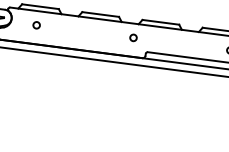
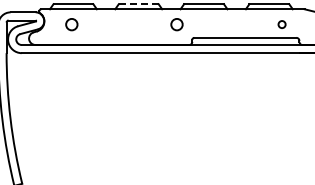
line: (100, 14) -> (138, 4), solid -> dashed
circle: (36, 25) -> (71, 24), size x1.6
circle: (133, 37) -> (176, 24), size x1.6

